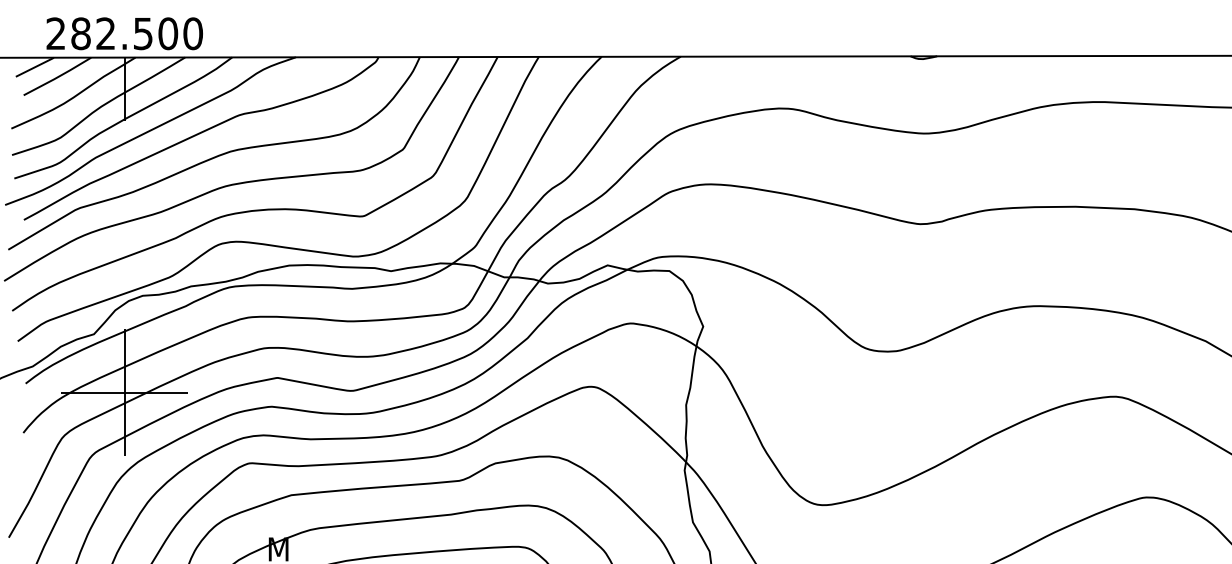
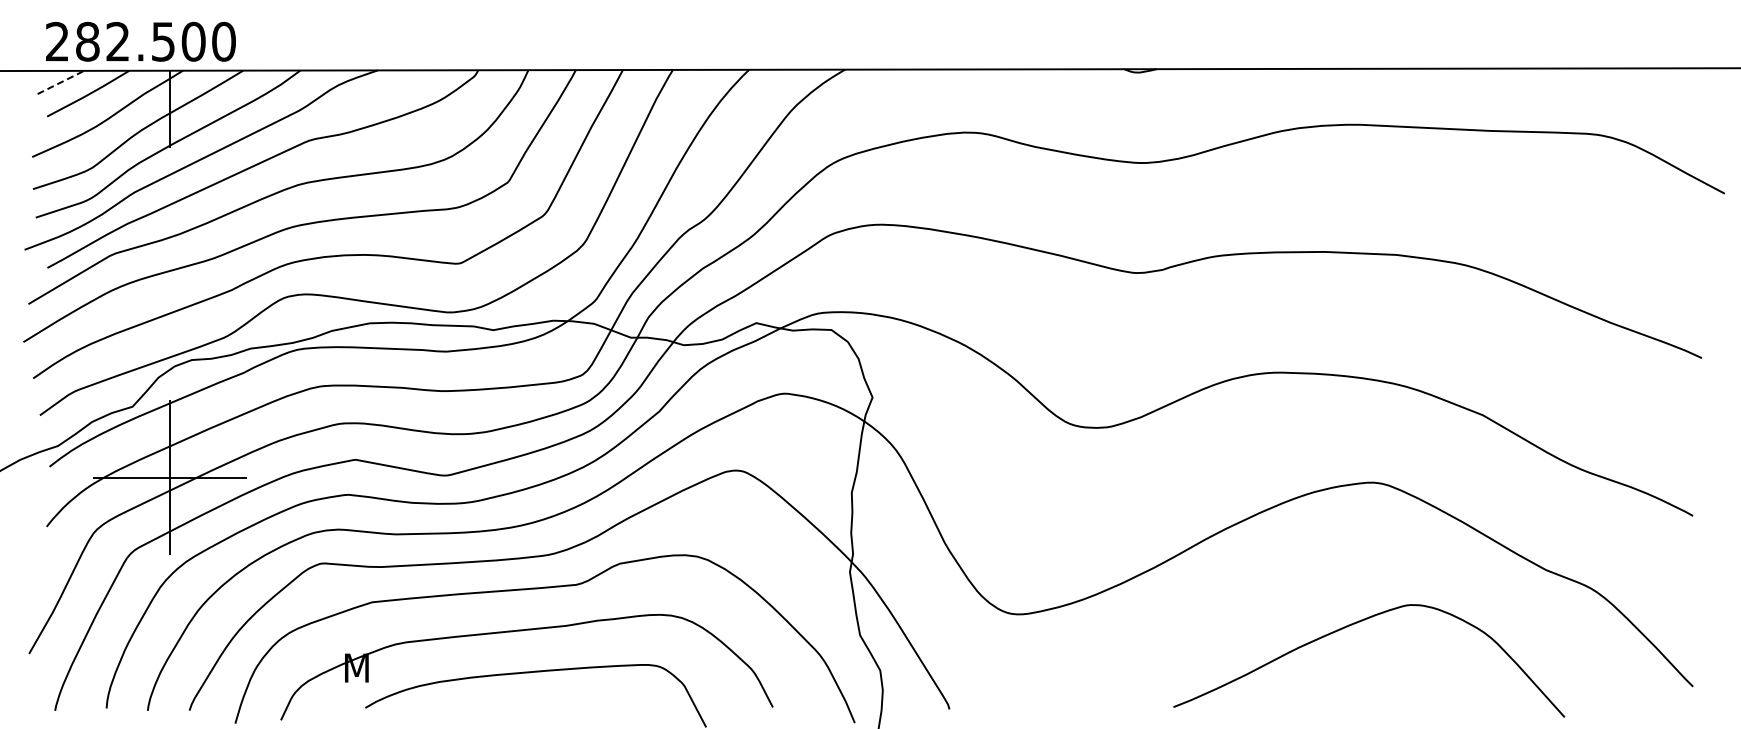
text: (124, 33) -> (140, 41), moved
line: (35, 67) -> (61, 82), solid -> dashed

